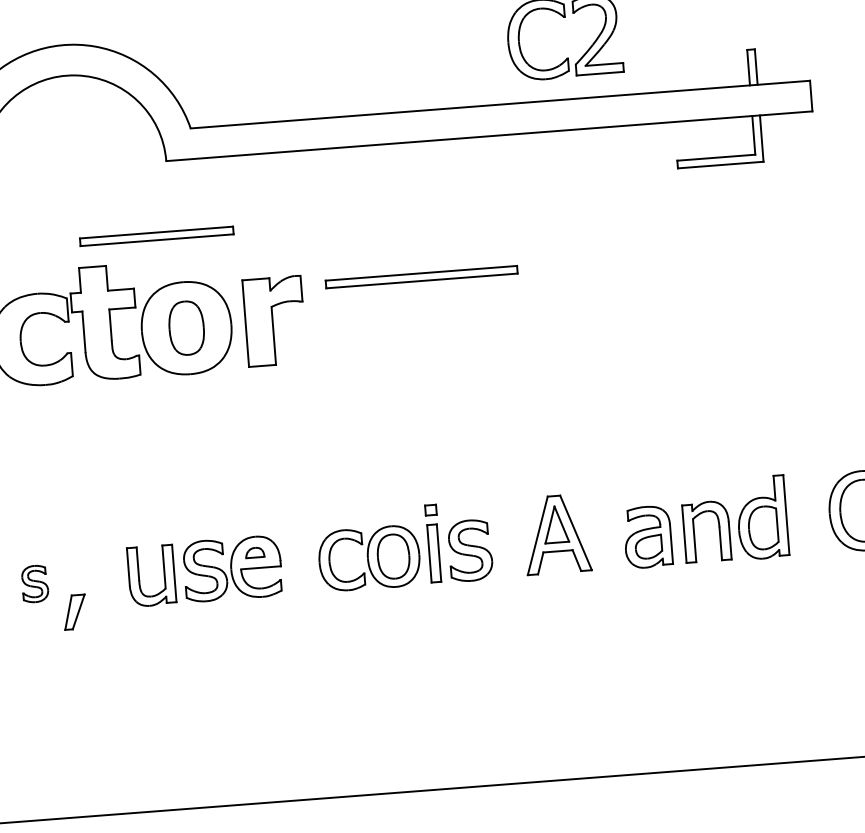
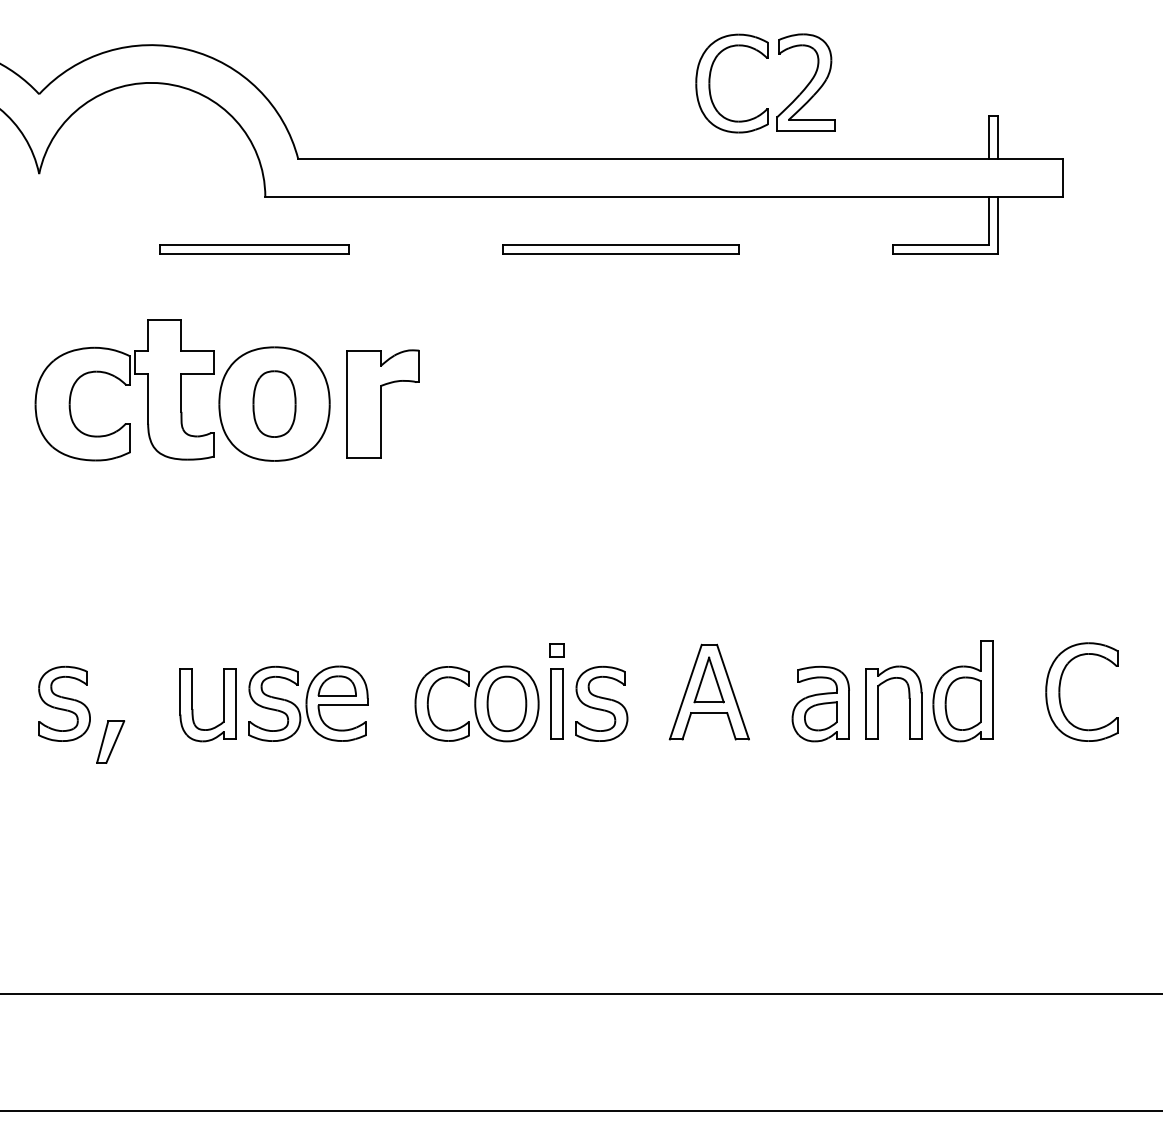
part: (156, 236) -> (254, 249), moved
part: (421, 277) -> (620, 249), moved
part: (254, 552) -> (336, 685), size x1.67
part: (35, 583) -> (64, 703), size x1.67

